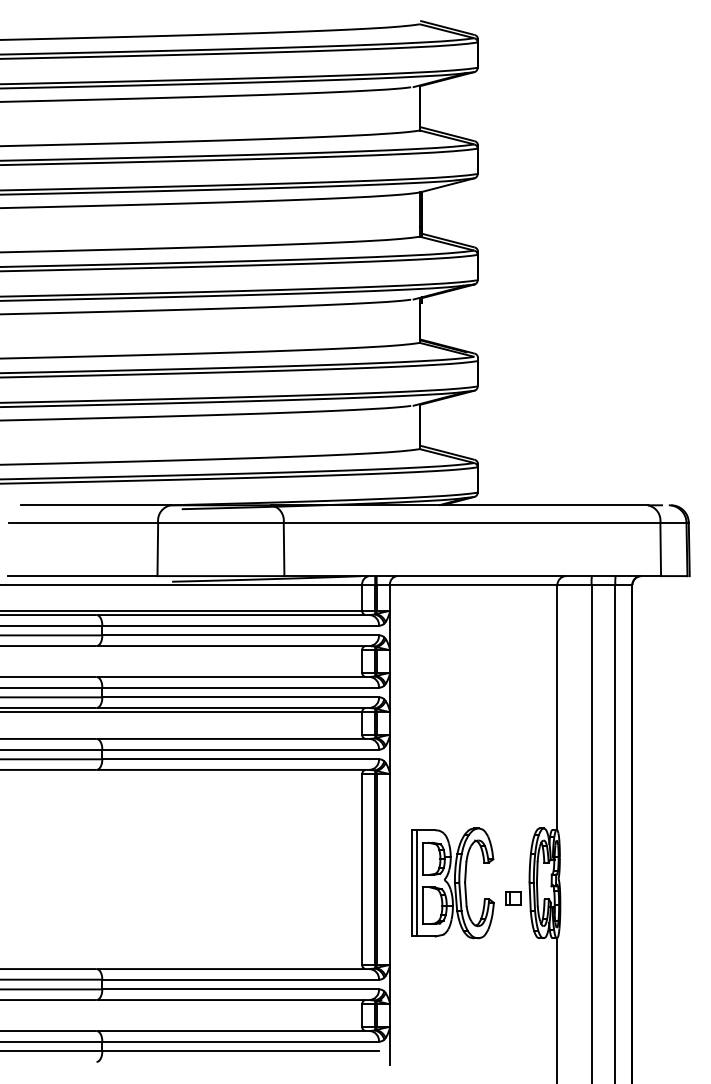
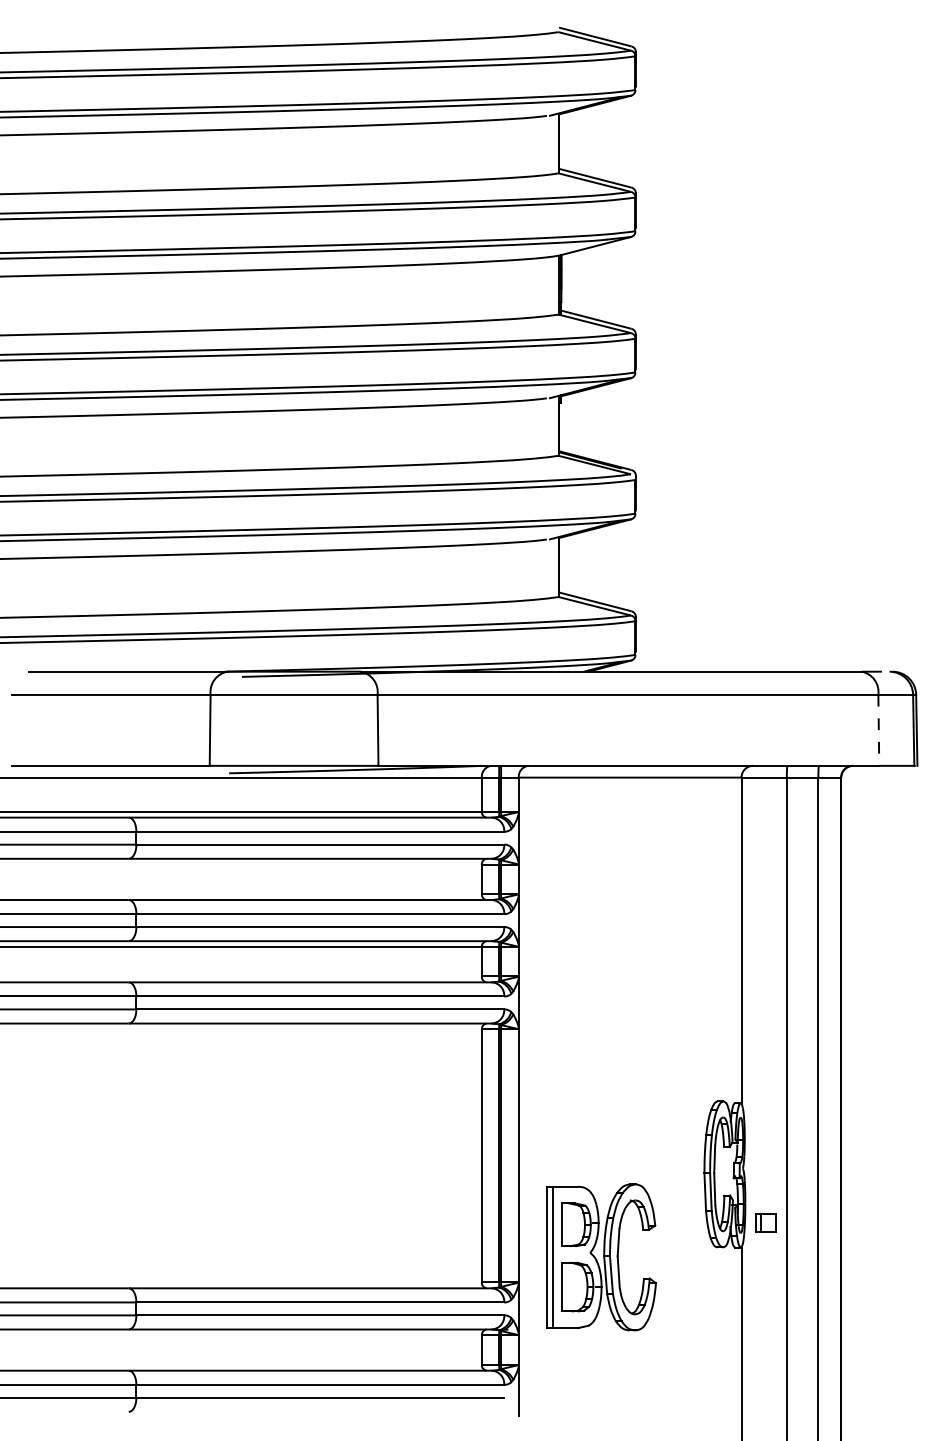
line: (660, 549) -> (878, 730), solid -> dashed
part: (452, 883) -> (601, 1257), moved
part: (513, 897) -> (765, 1222), moved

